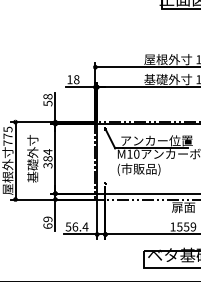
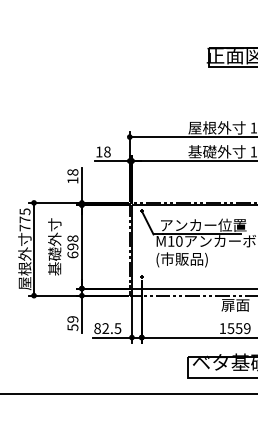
text: (47, 103) -> (72, 180), 58 -> 18
text: (47, 158) -> (72, 246), 384 -> 698
text: (47, 226) -> (72, 327), 69 -> 59
text: (76, 226) -> (107, 328), 56.4 -> 82.5

